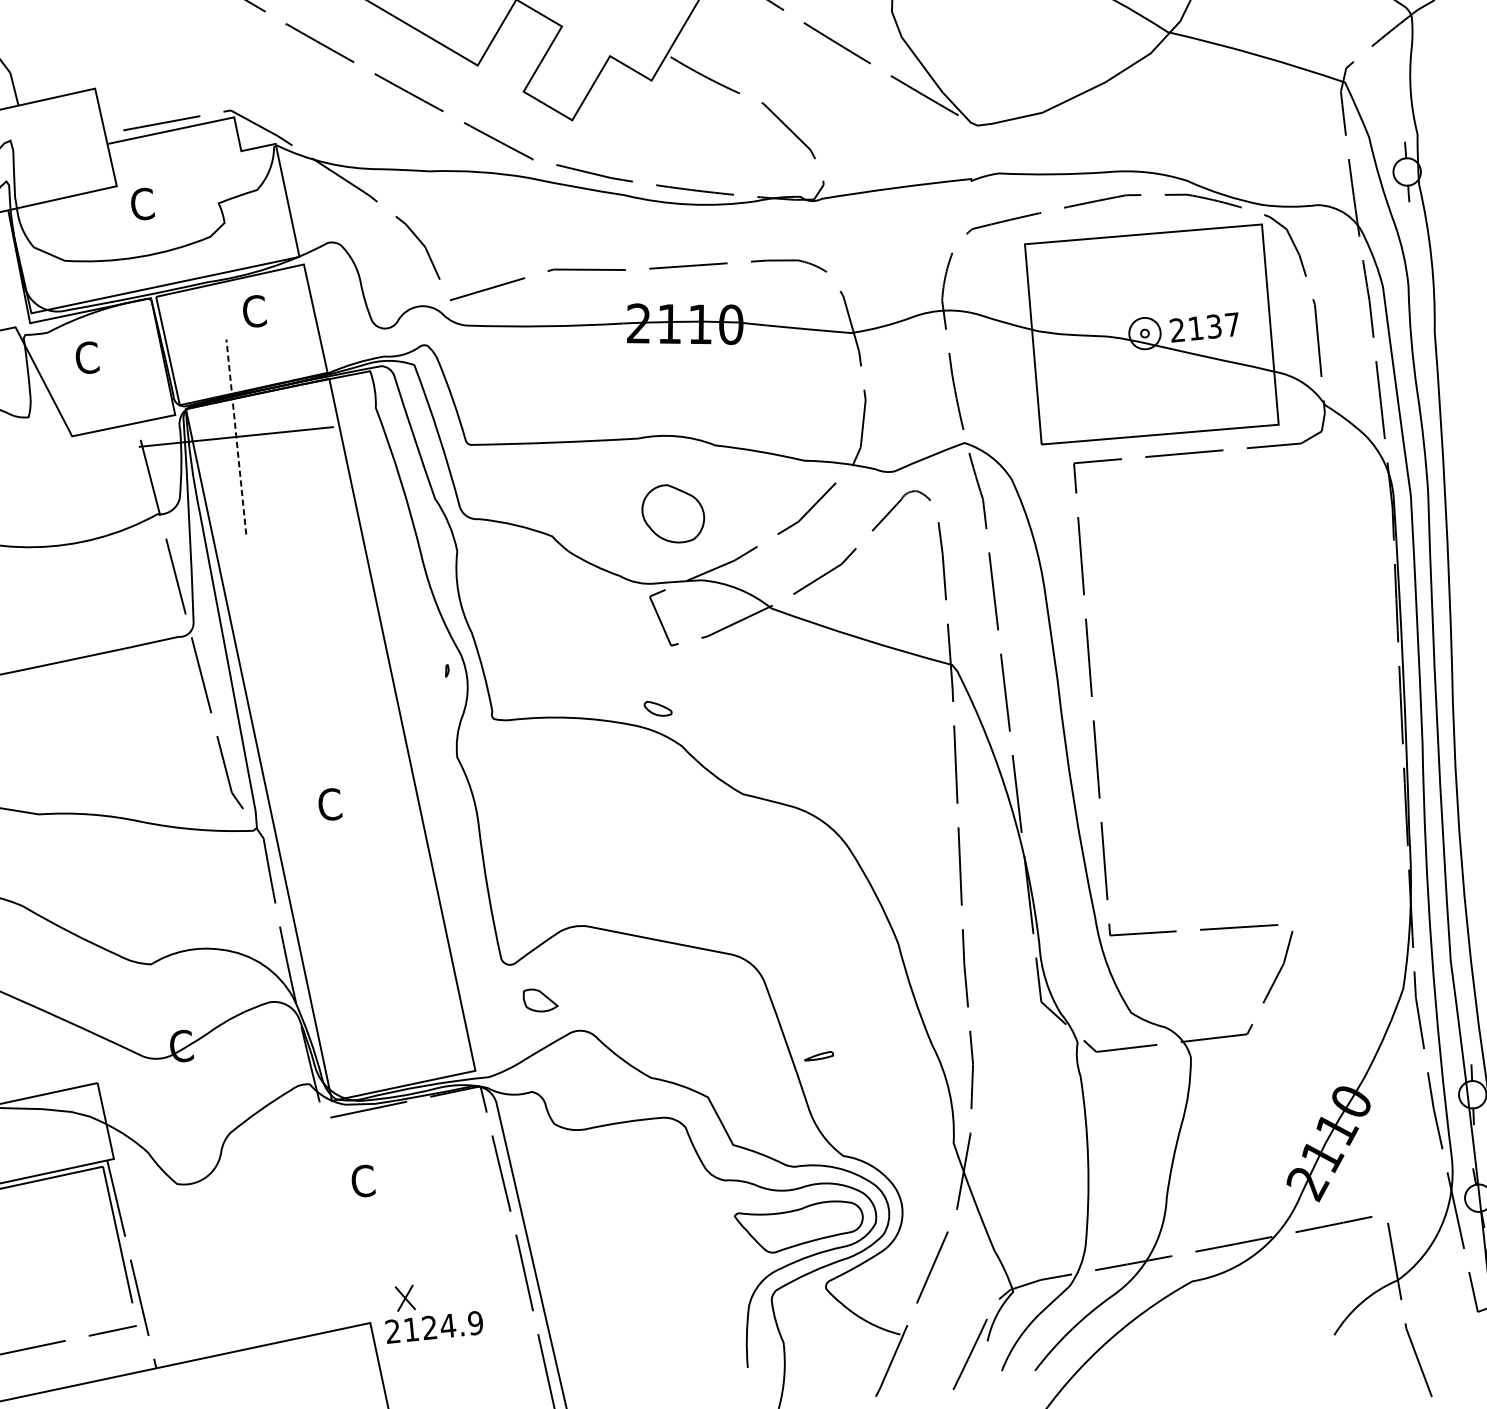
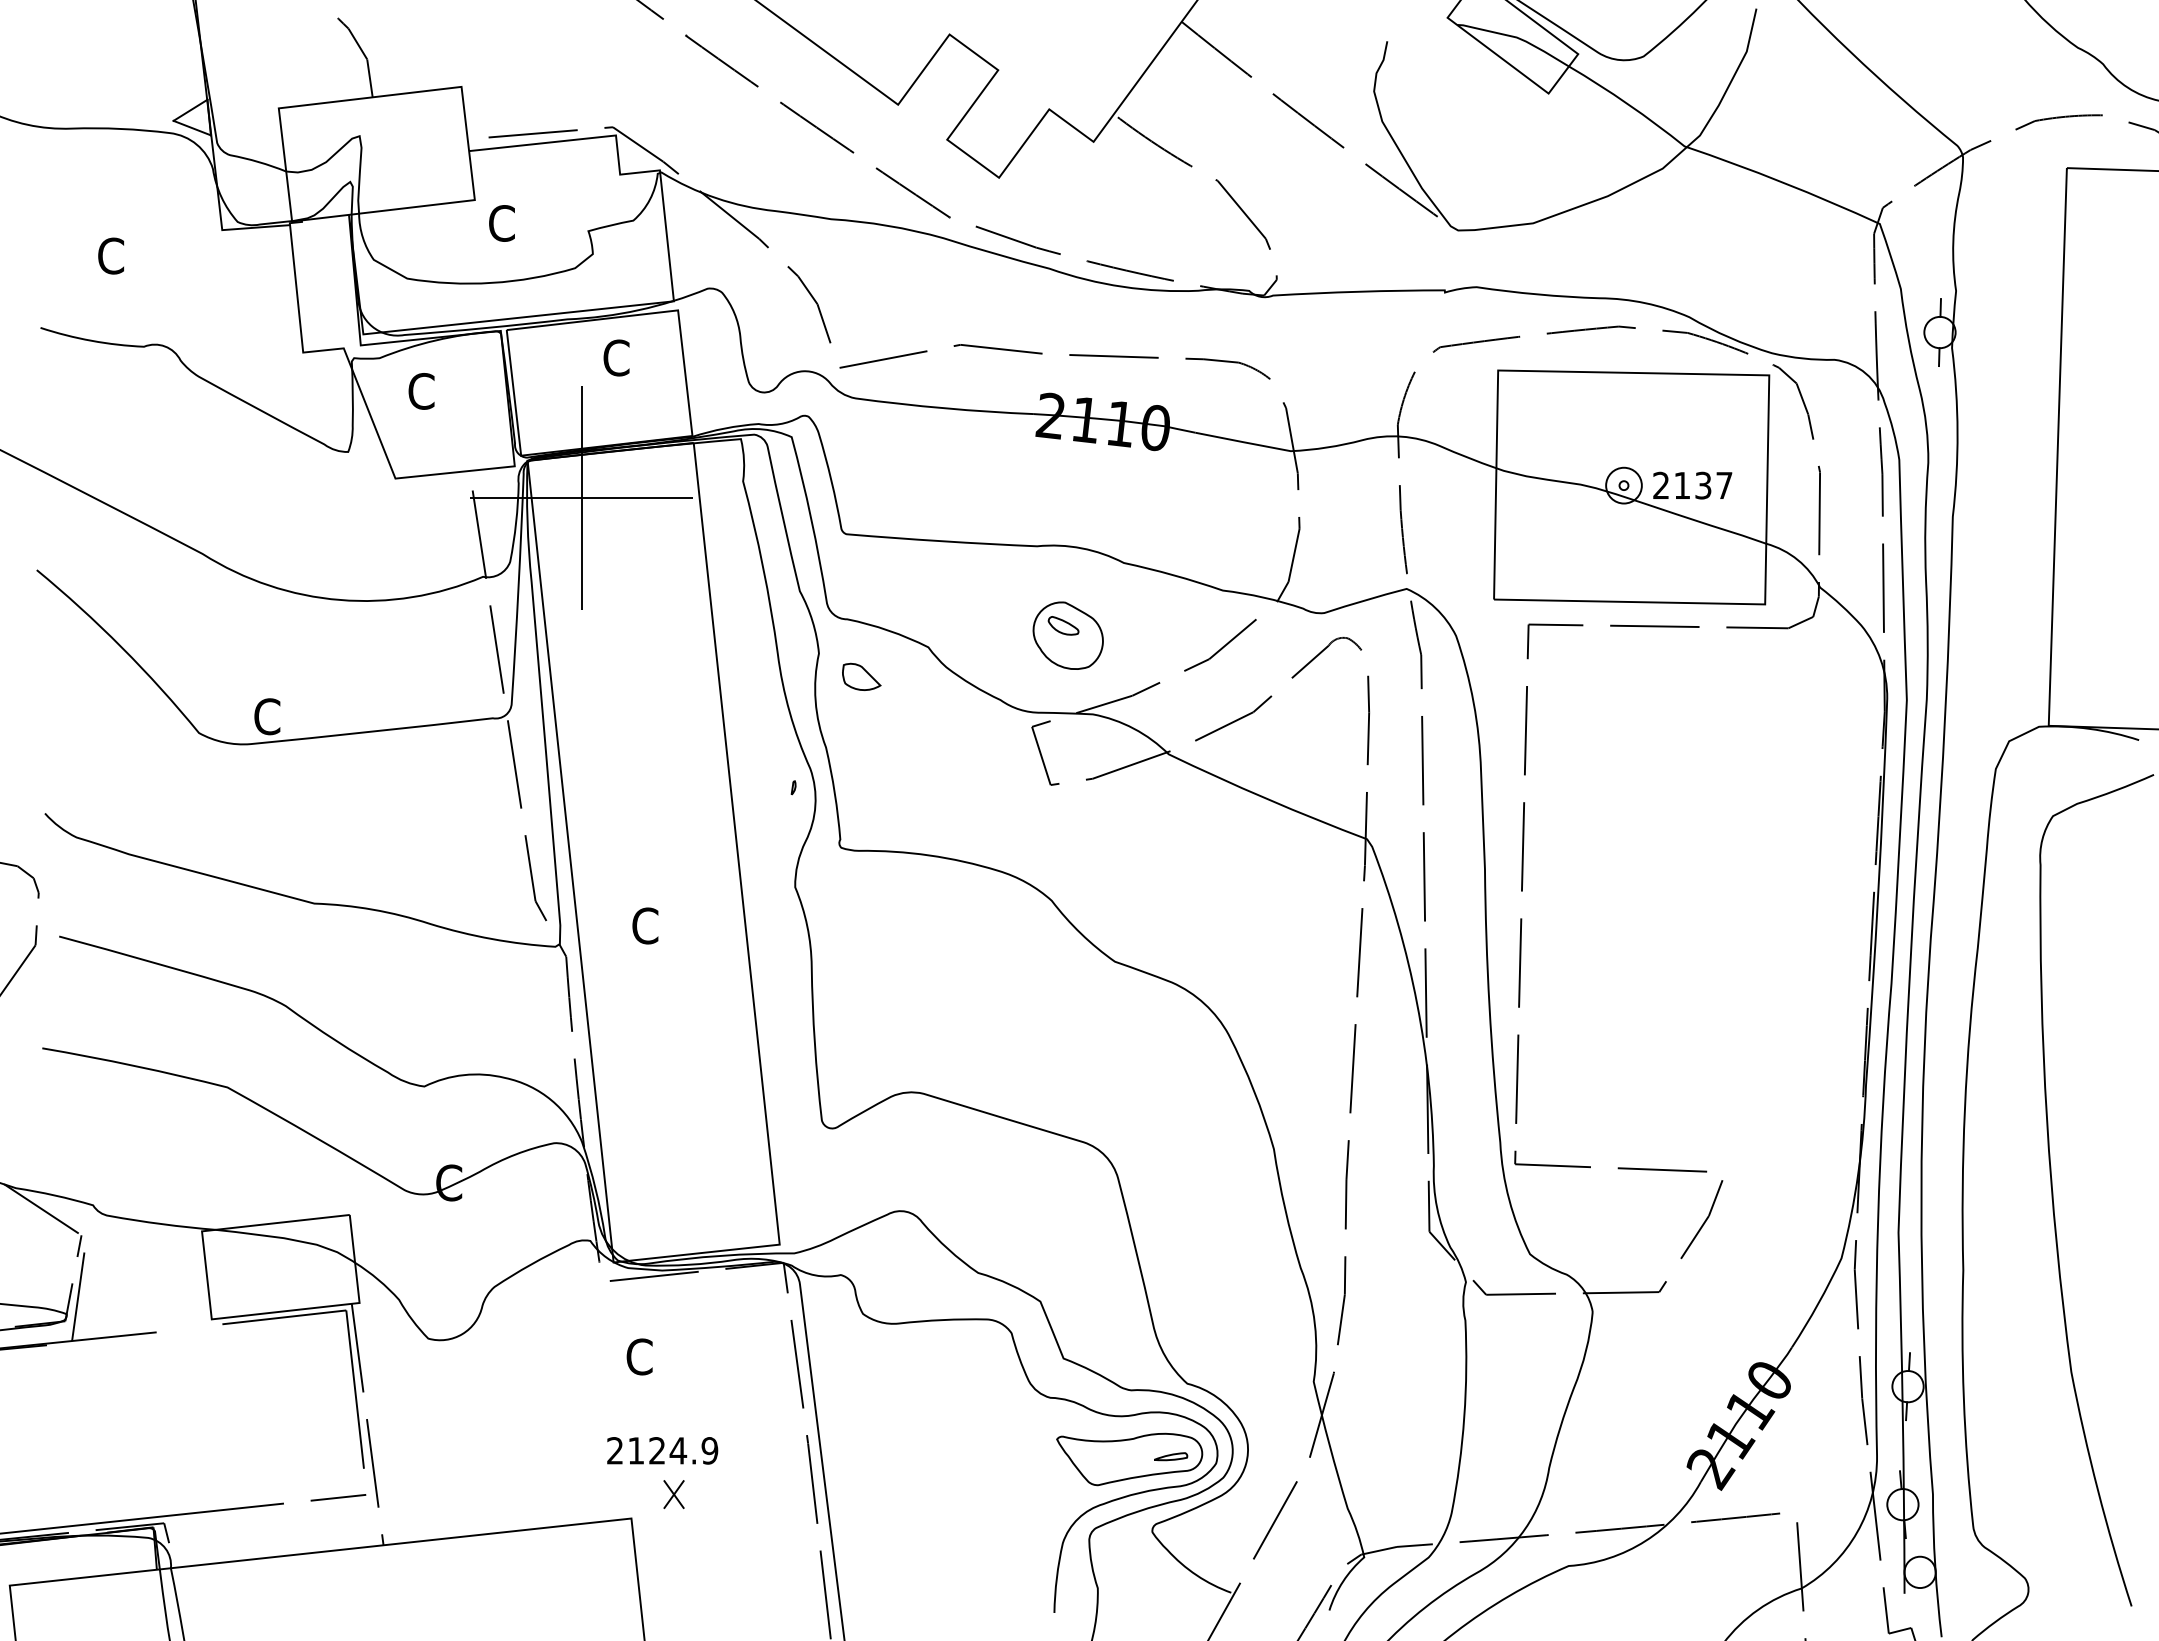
line: (236, 437) -> (581, 498), dashed -> solid
part: (657, 708) -> (1063, 625), moved
part: (540, 999) -> (861, 676), moved
part: (819, 1056) -> (1171, 1456), moved
text: (434, 1327) -> (662, 1450), moved

